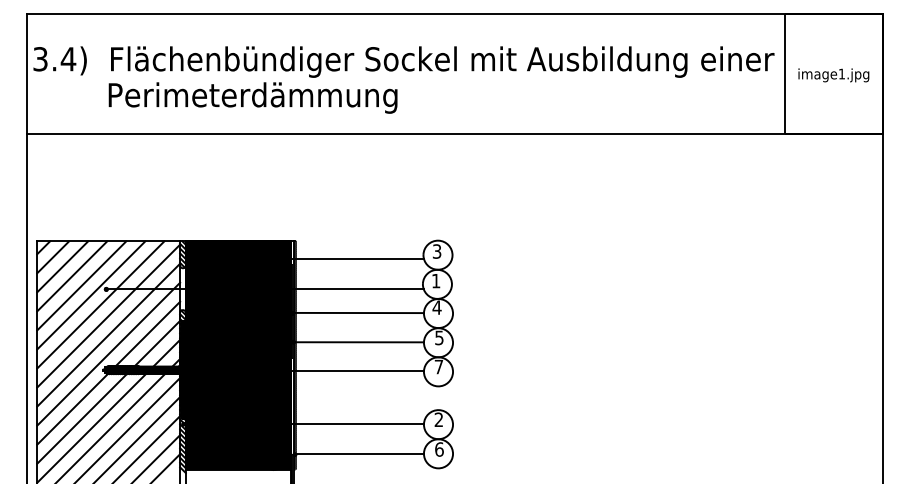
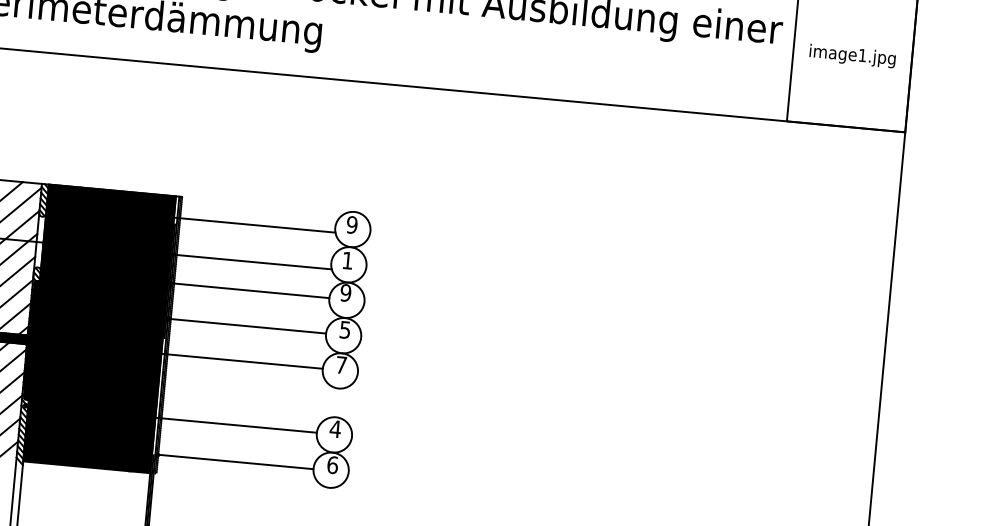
text: (436, 251) -> (351, 224), 3 -> 9
text: (436, 307) -> (345, 292), 4 -> 9
text: (438, 419) -> (335, 428), 2 -> 4

